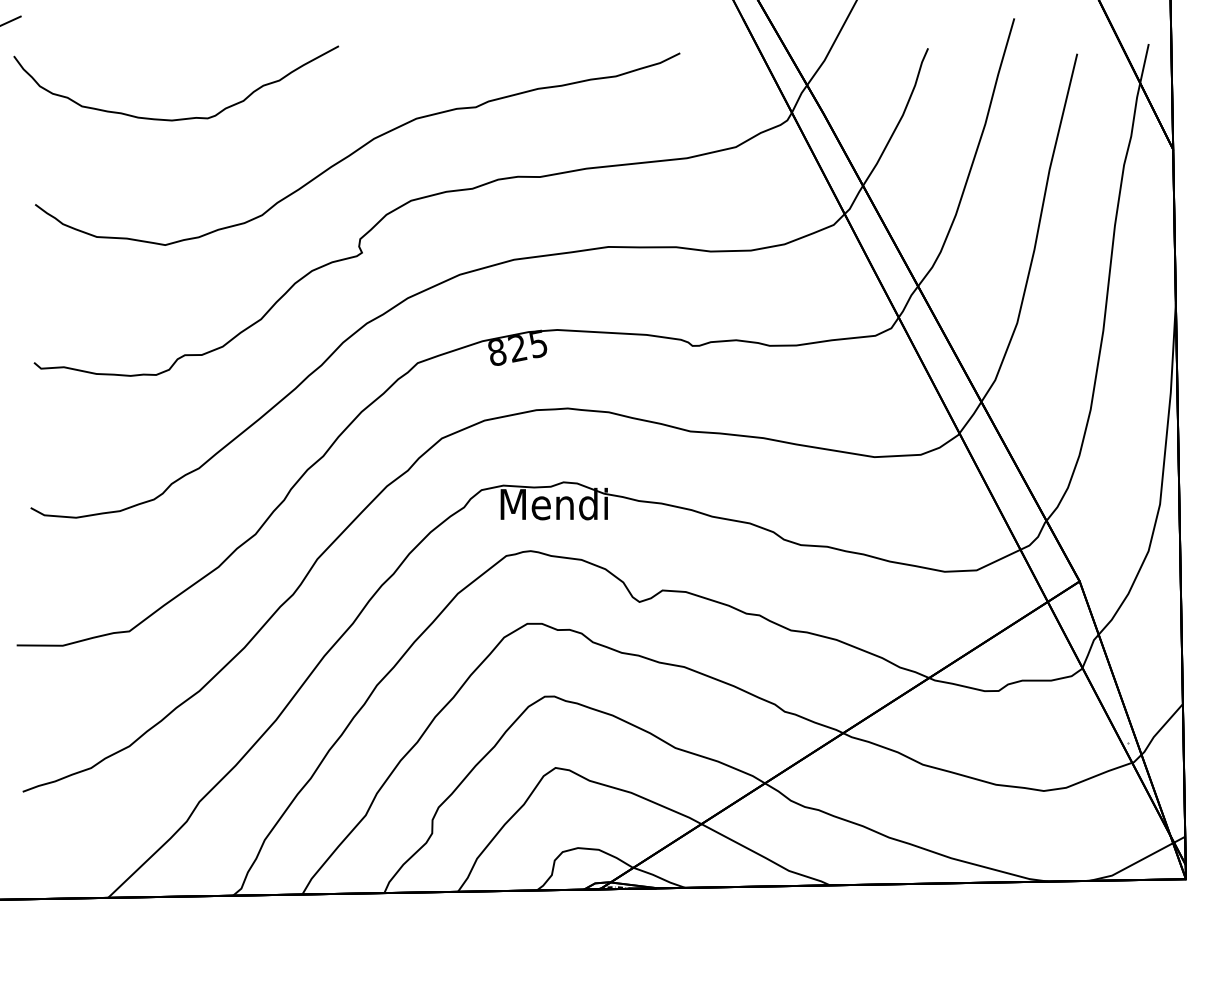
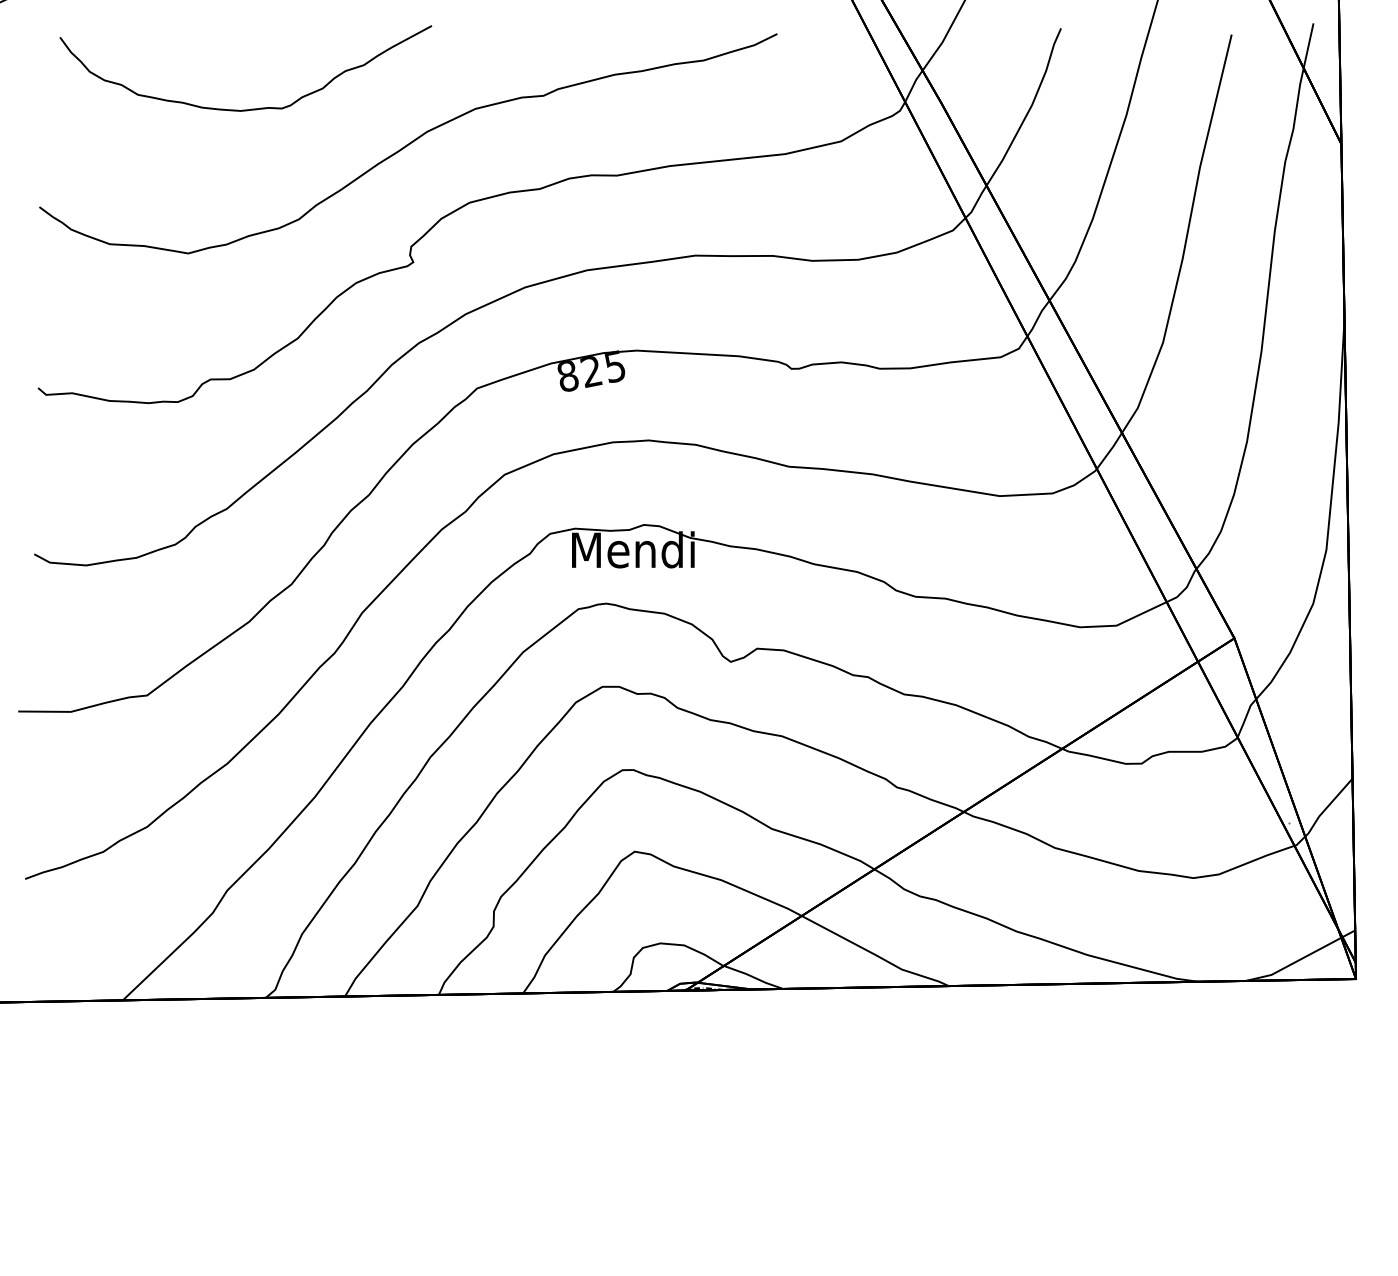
curve: (181, 118) -> (251, 108), moved

